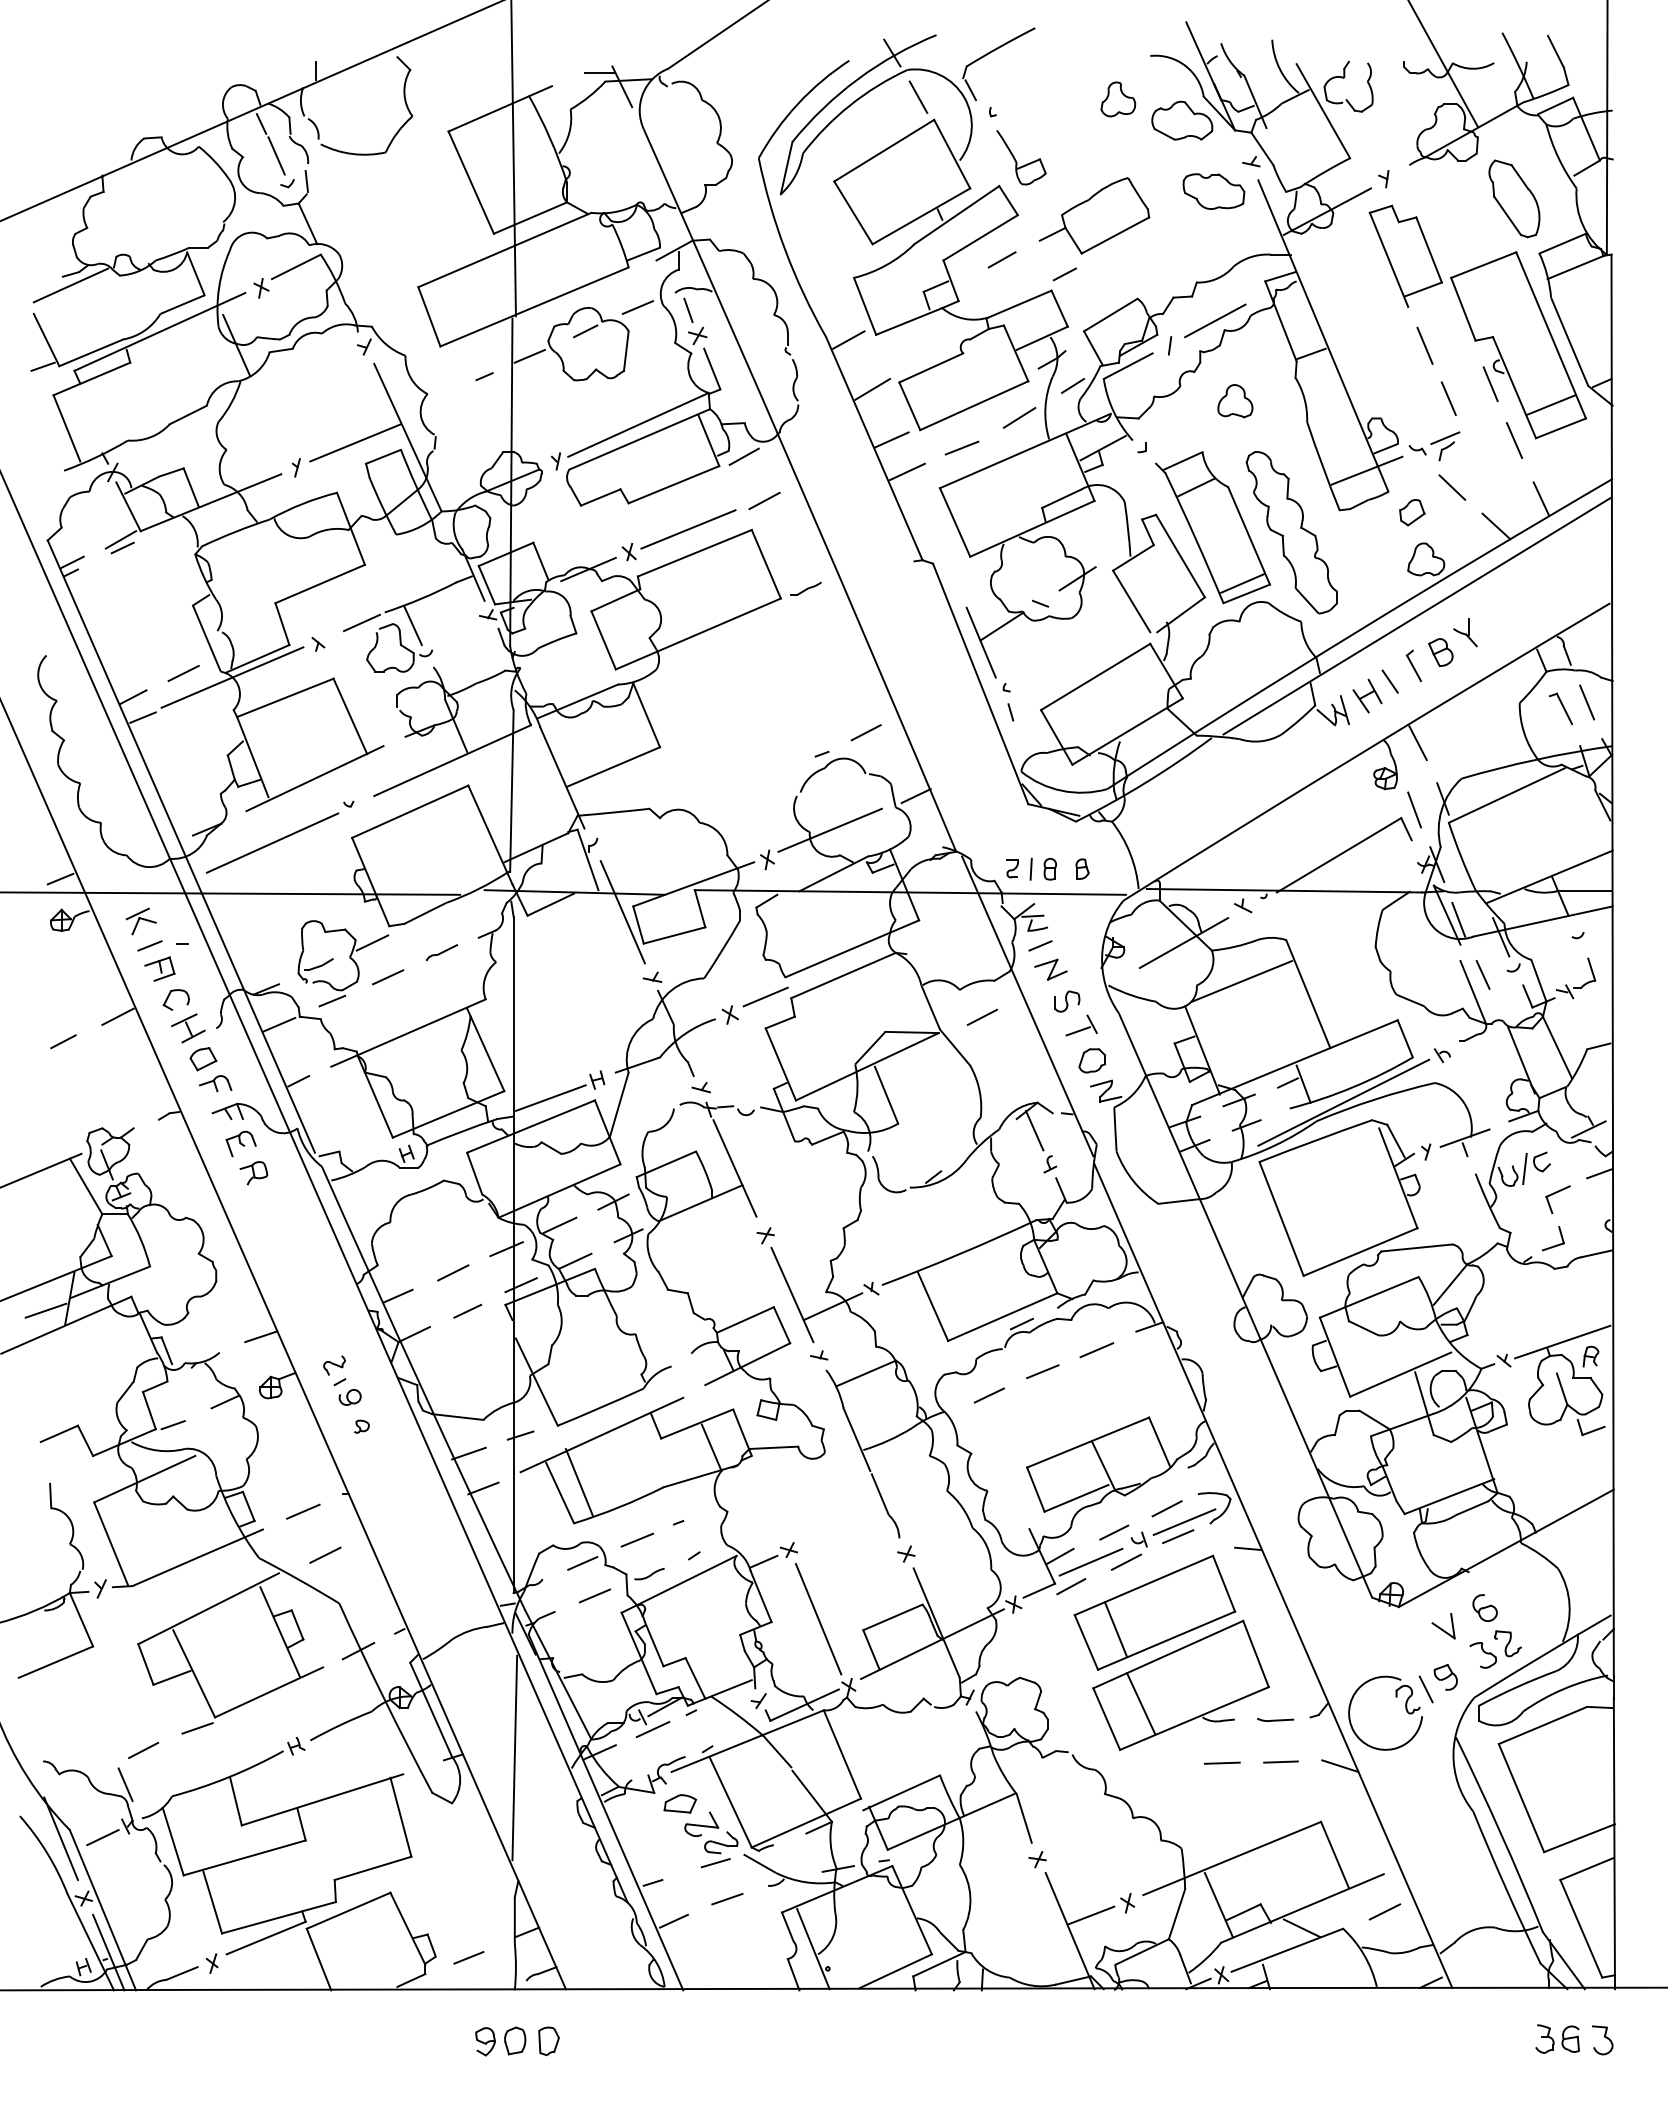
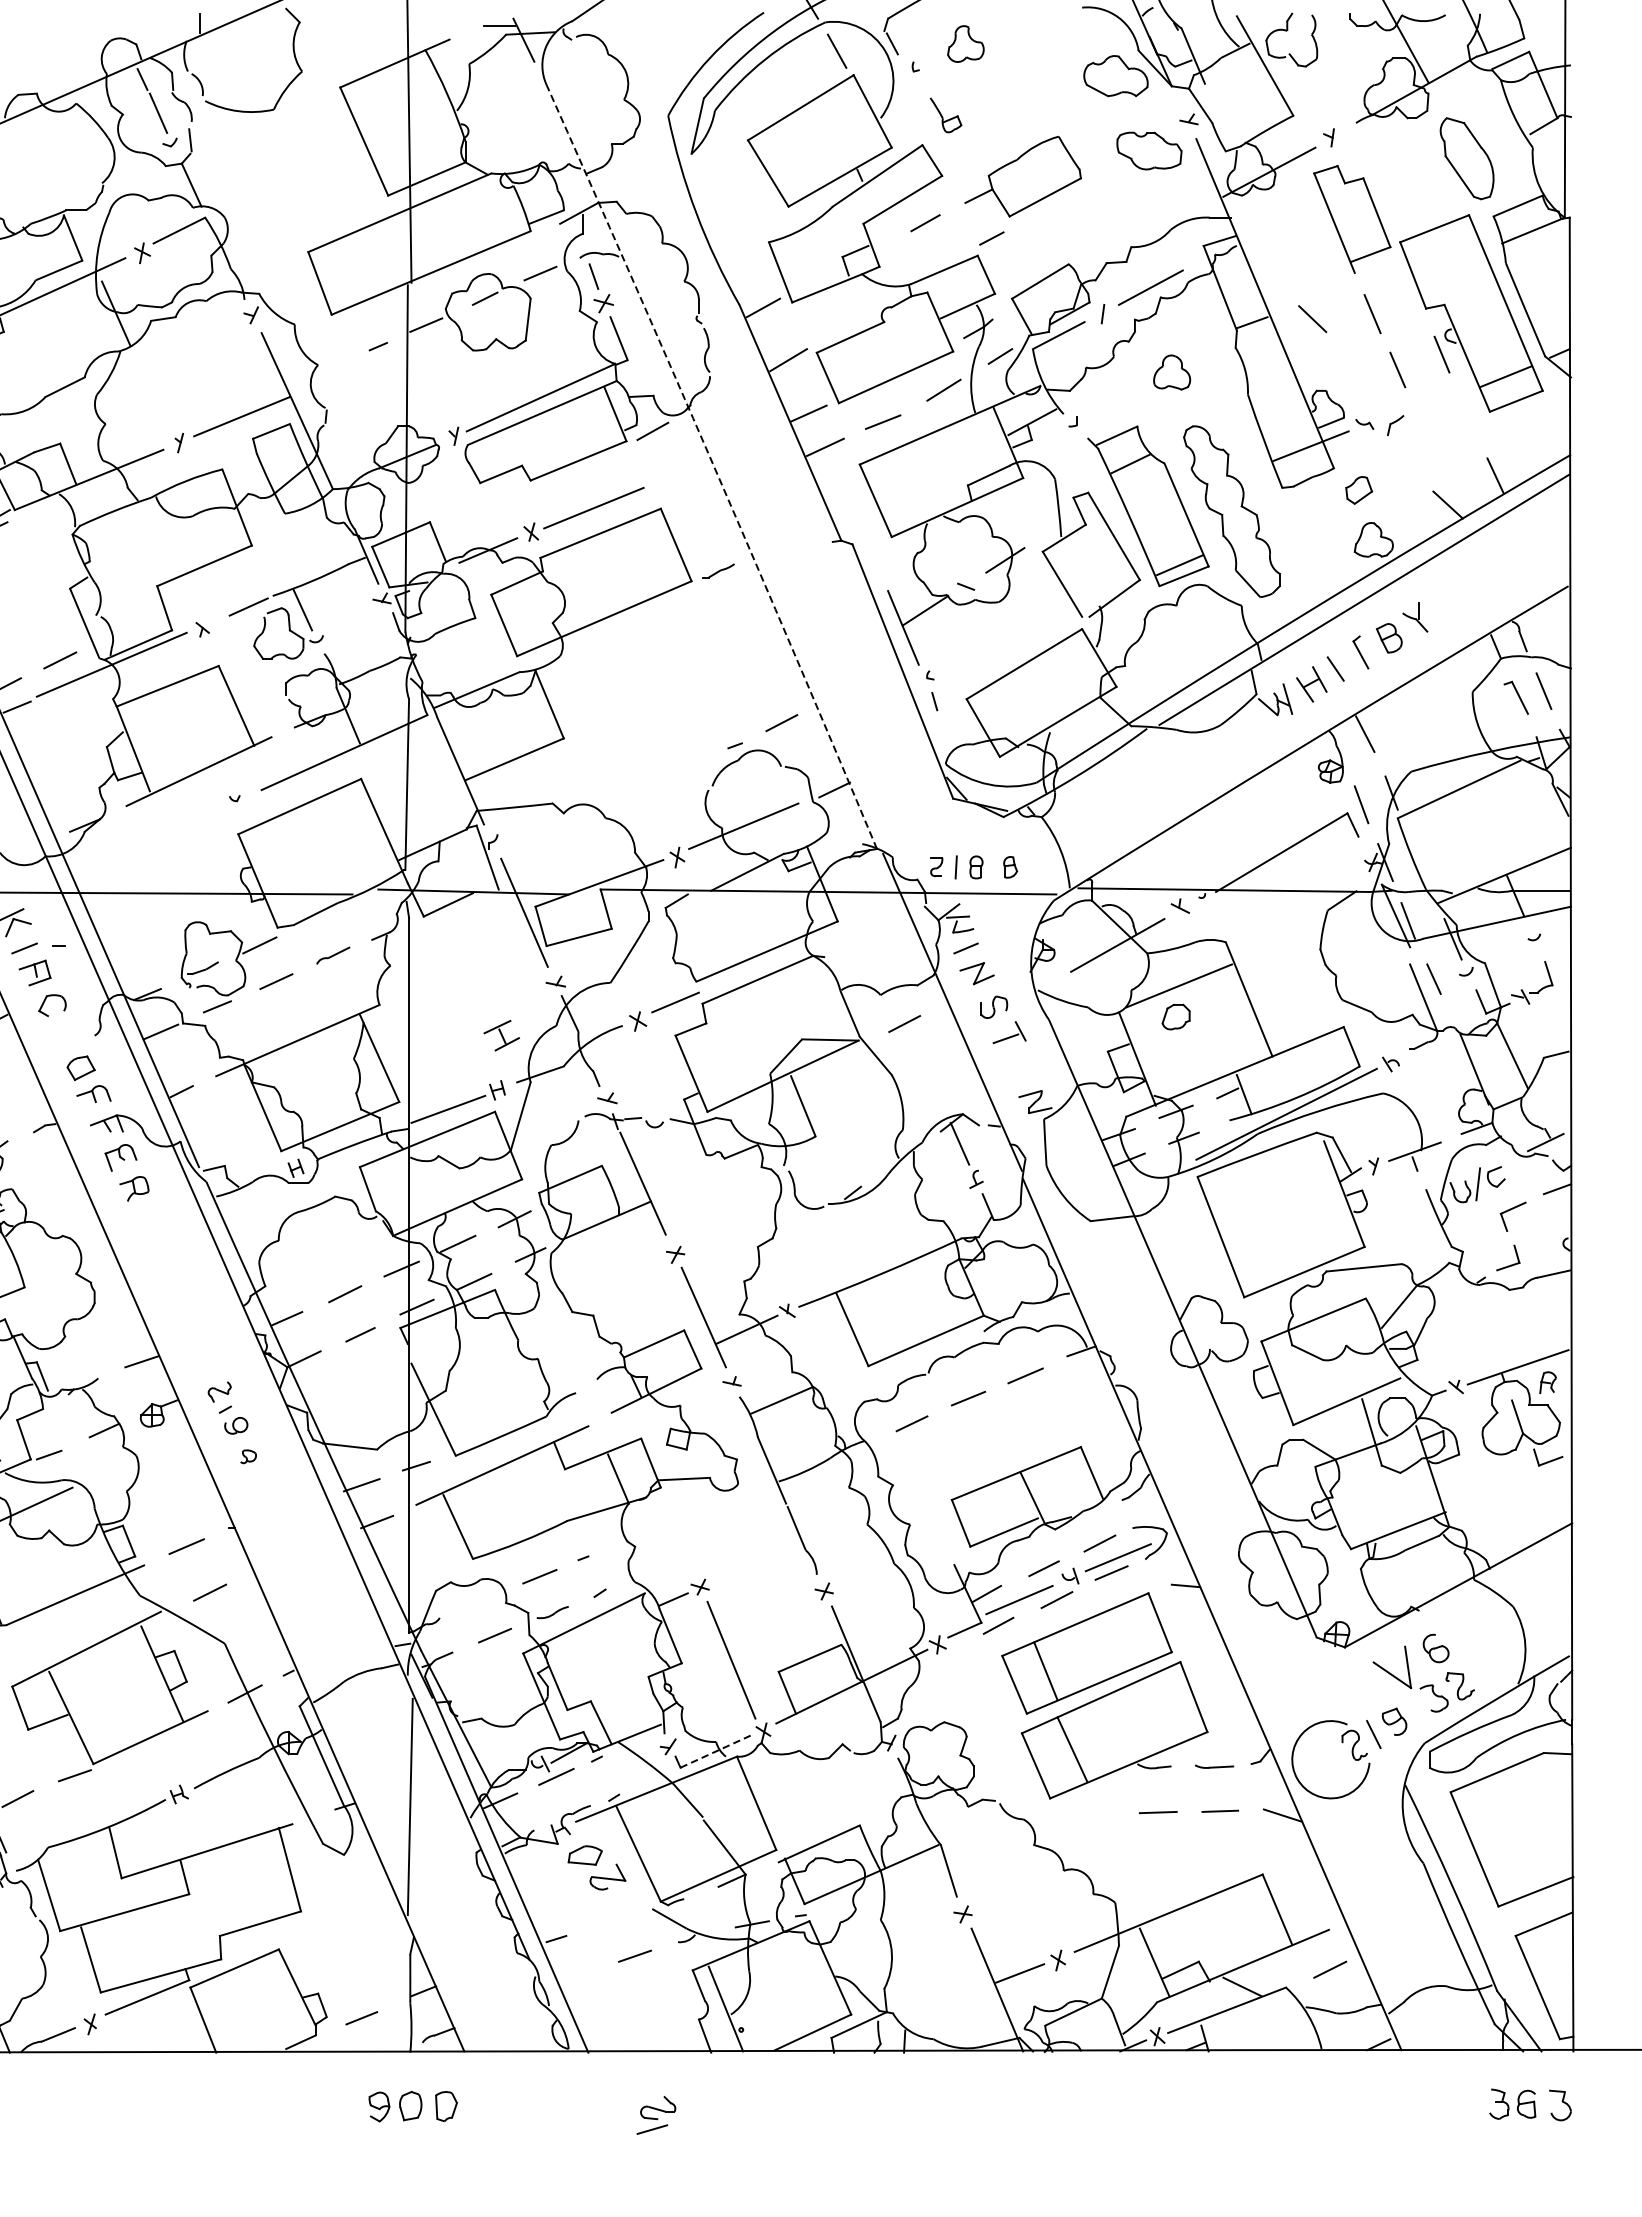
part: (1118, 99) -> (966, 44), moved
part: (1021, 157) -> (945, 114), size x0.6
line: (1445, 438) -> (1394, 412), removed
line: (1514, 440) -> (1467, 414), removed
line: (1452, 487) -> (1312, 319), moved
arc: (801, 489) -> (713, 465), solid -> dashed
line: (764, 500) -> (674, 477), removed
line: (272, 842) -> (154, 839), removed
part: (188, 1028) -> (501, 1035), moved
part: (1091, 1060) -> (1175, 1016), moved
line: (1021, 1323) -> (945, 1347), removed
line: (578, 1481) -> (477, 1514), removed
line: (582, 1563) -> (481, 1601), removed
part: (1443, 1626) -> (1392, 1667), size x1.6
line: (804, 1705) -> (716, 1751), solid -> dashed
part: (719, 1849) -> (656, 2115), moved
line: (673, 1920) -> (578, 1978), removed

